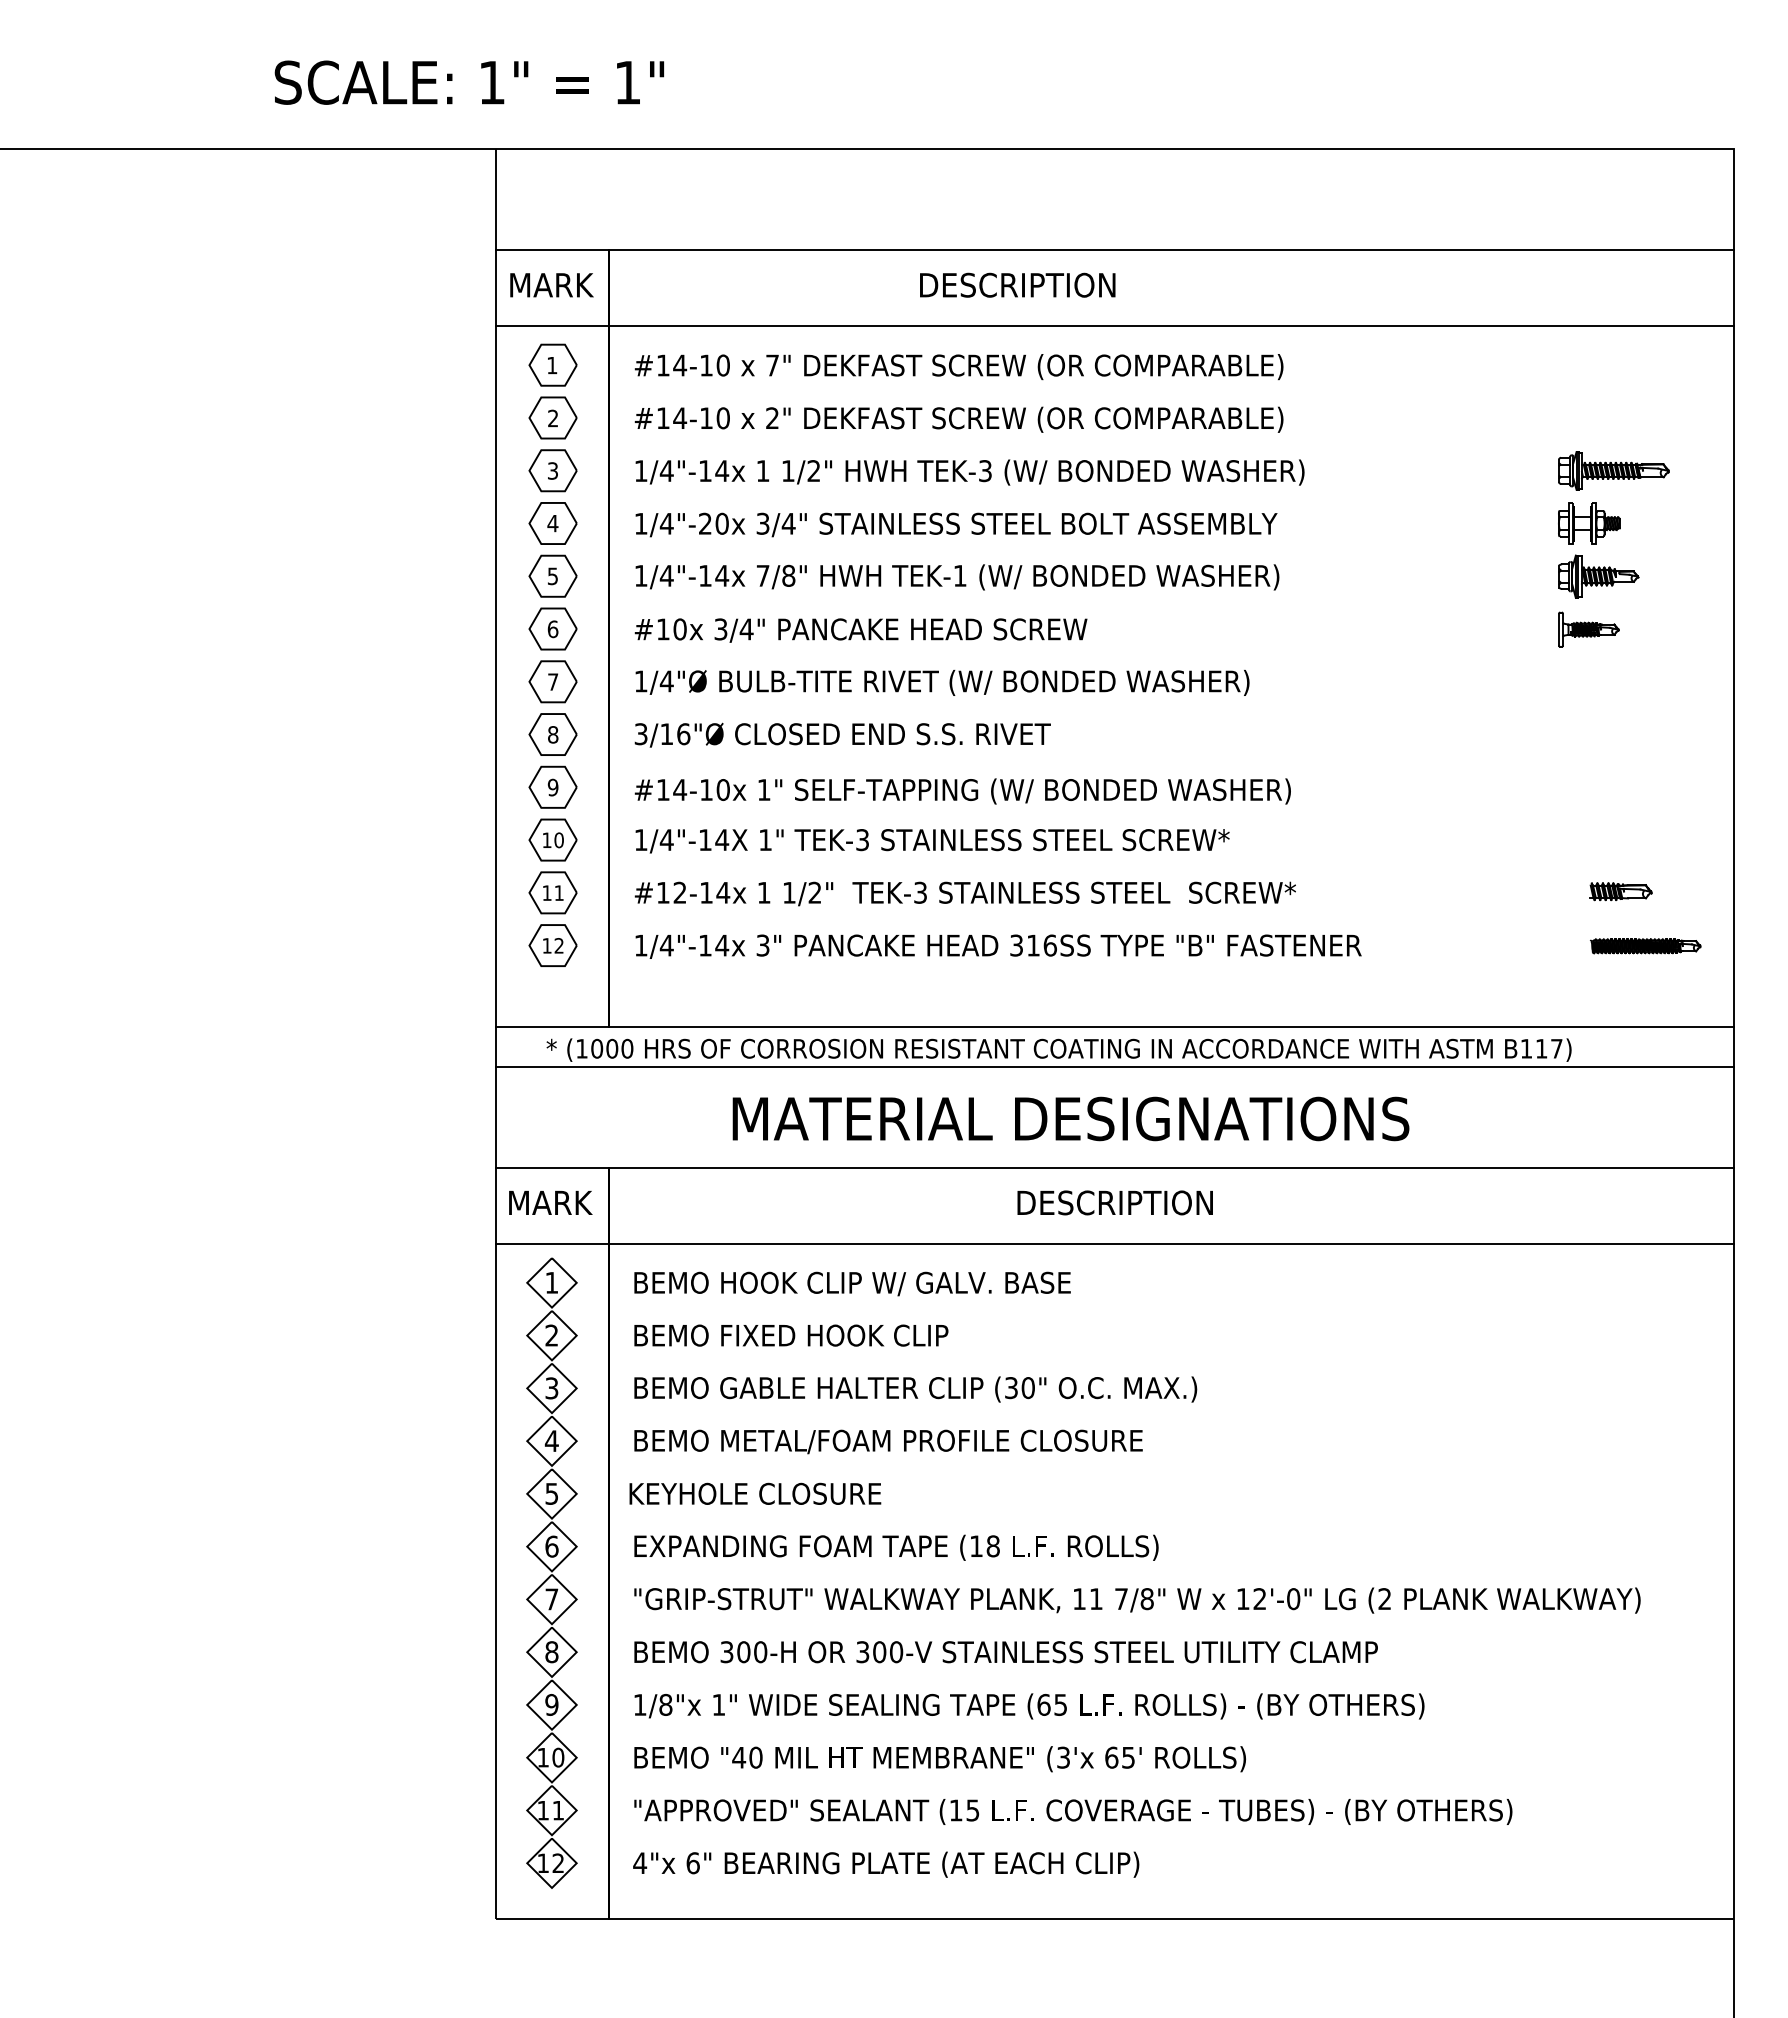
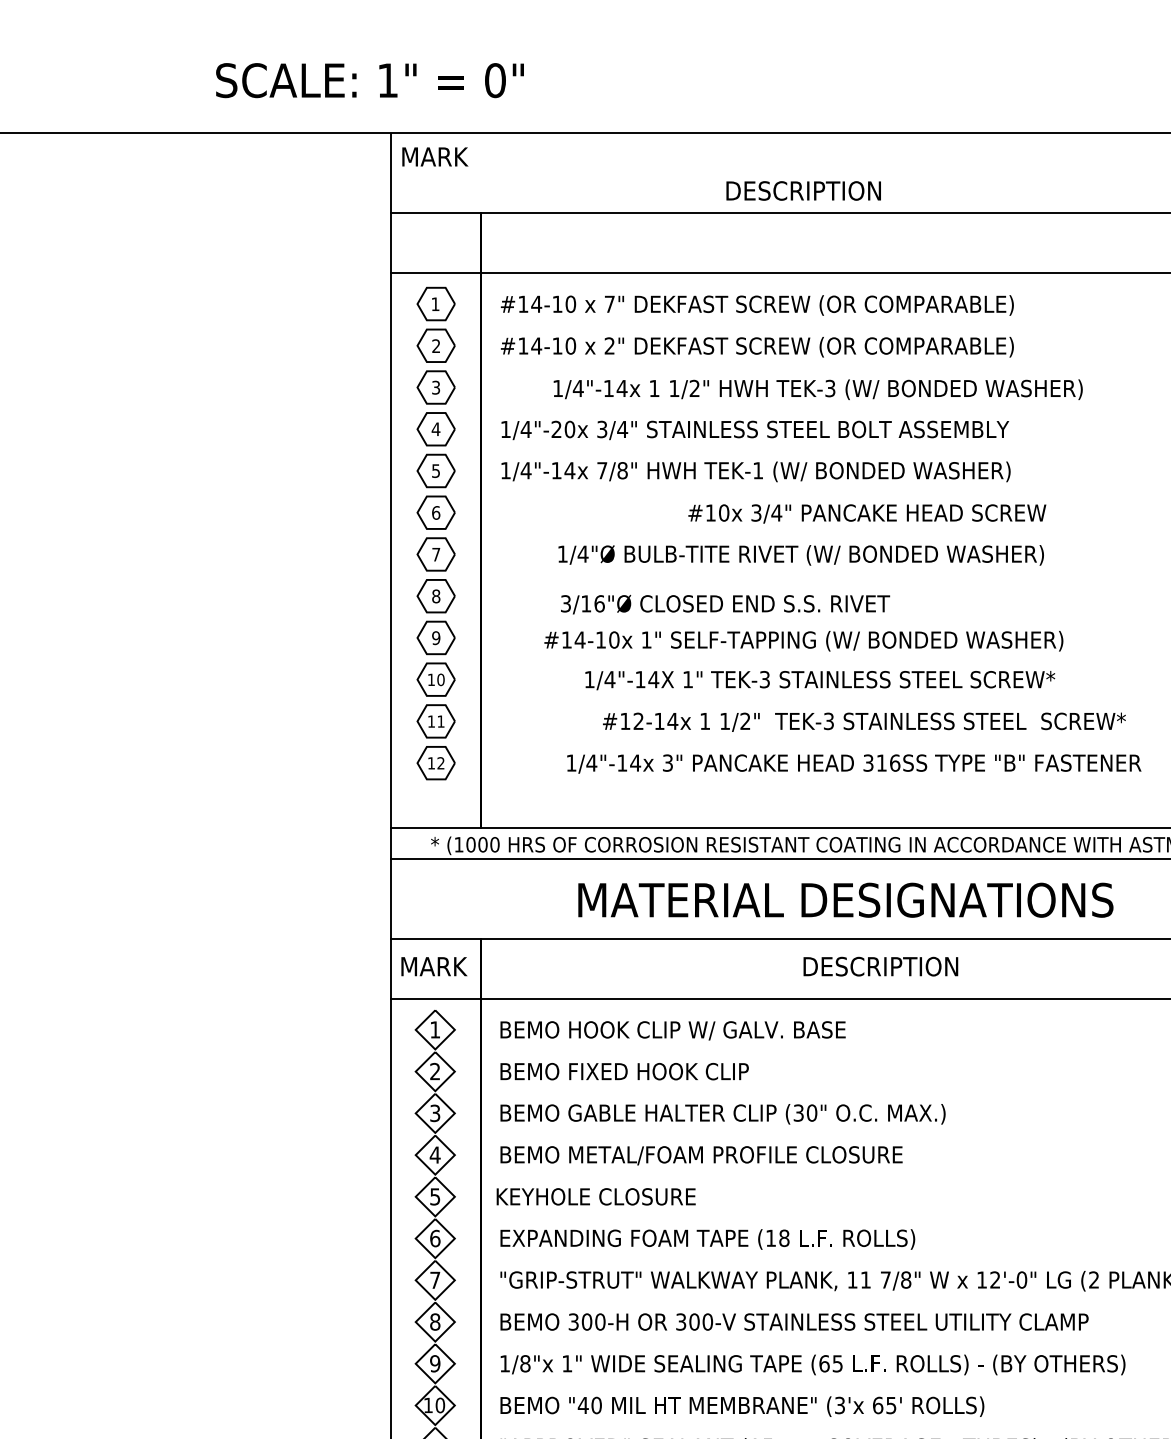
text: (627, 82) -> (495, 80), 1" -> 0"
text: (1017, 284) -> (803, 190), moved
text: (551, 285) -> (434, 157), moved
text: (969, 472) -> (817, 389), moved
text: (860, 630) -> (866, 513), moved
text: (942, 682) -> (801, 555), moved
text: (842, 734) -> (725, 604), moved
text: (962, 791) -> (803, 641), moved
text: (932, 841) -> (820, 680), moved
text: (964, 893) -> (863, 721), moved
text: (998, 946) -> (854, 763), moved

